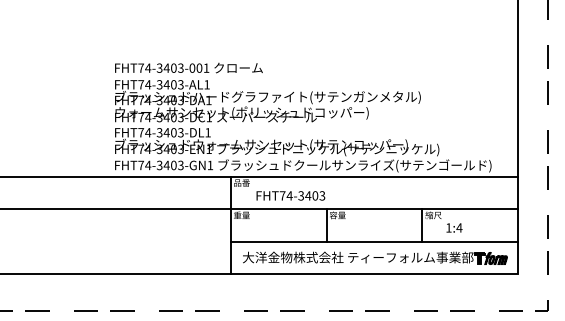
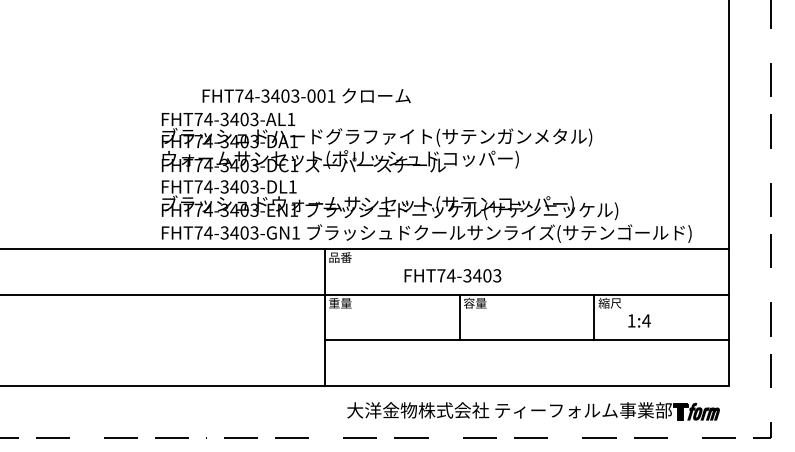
text: (188, 67) -> (306, 95), moved
text: (290, 195) -> (452, 275), moved
part: (375, 257) -> (533, 410), moved

